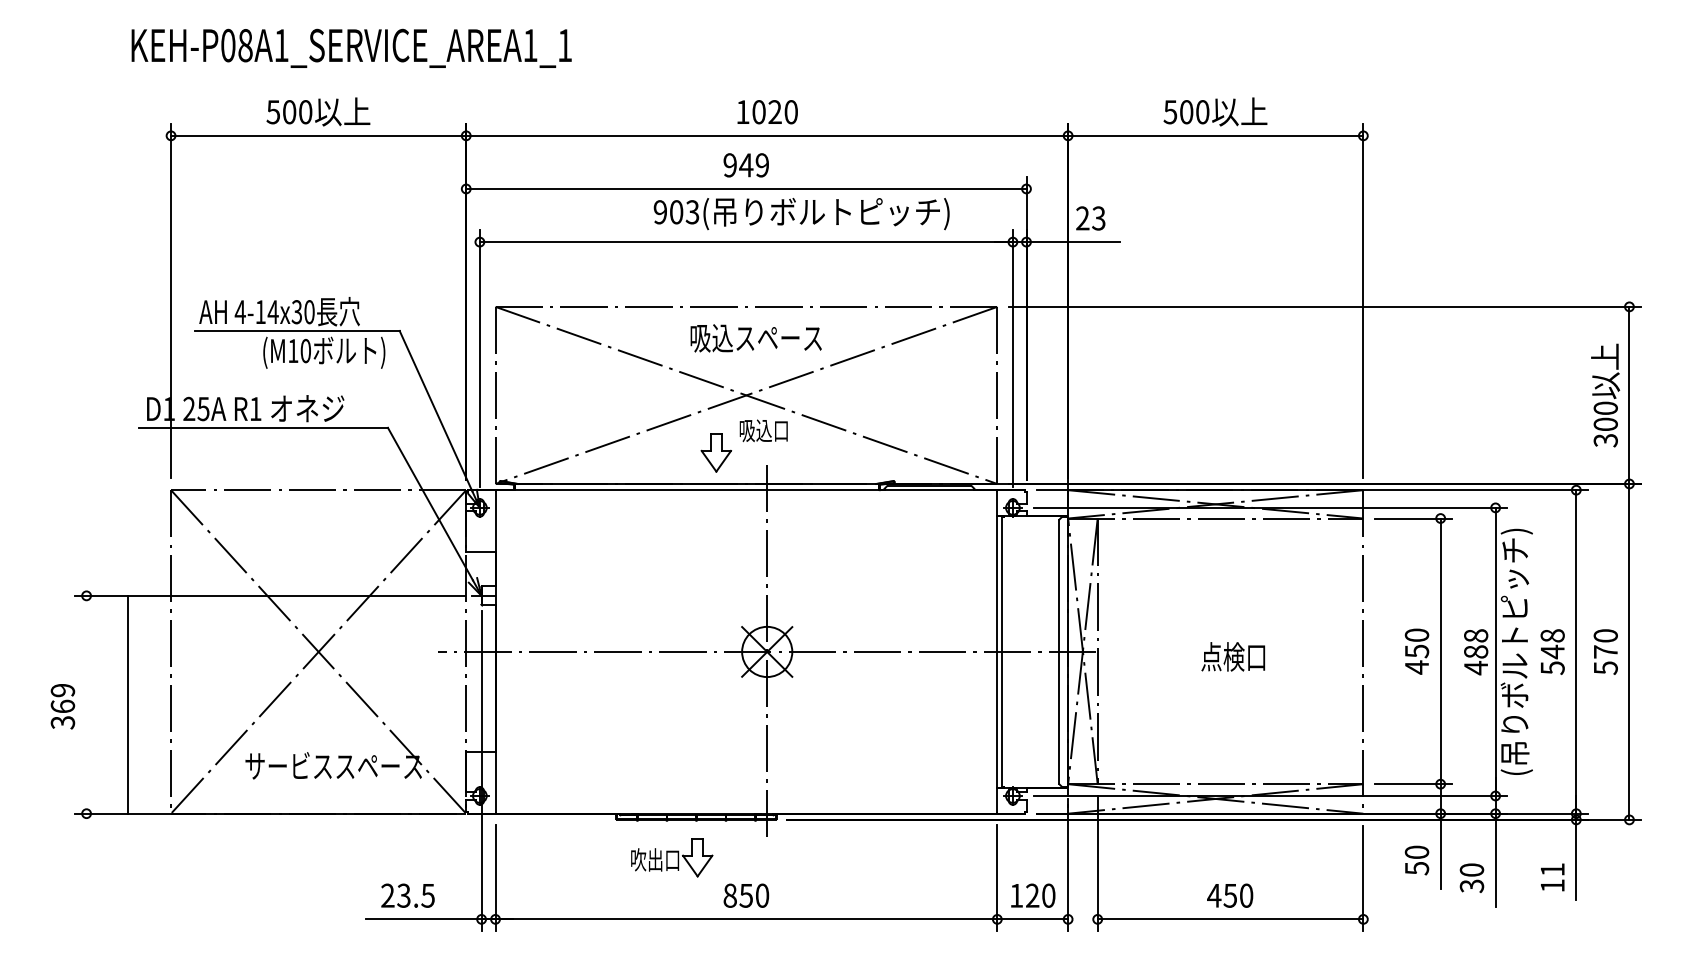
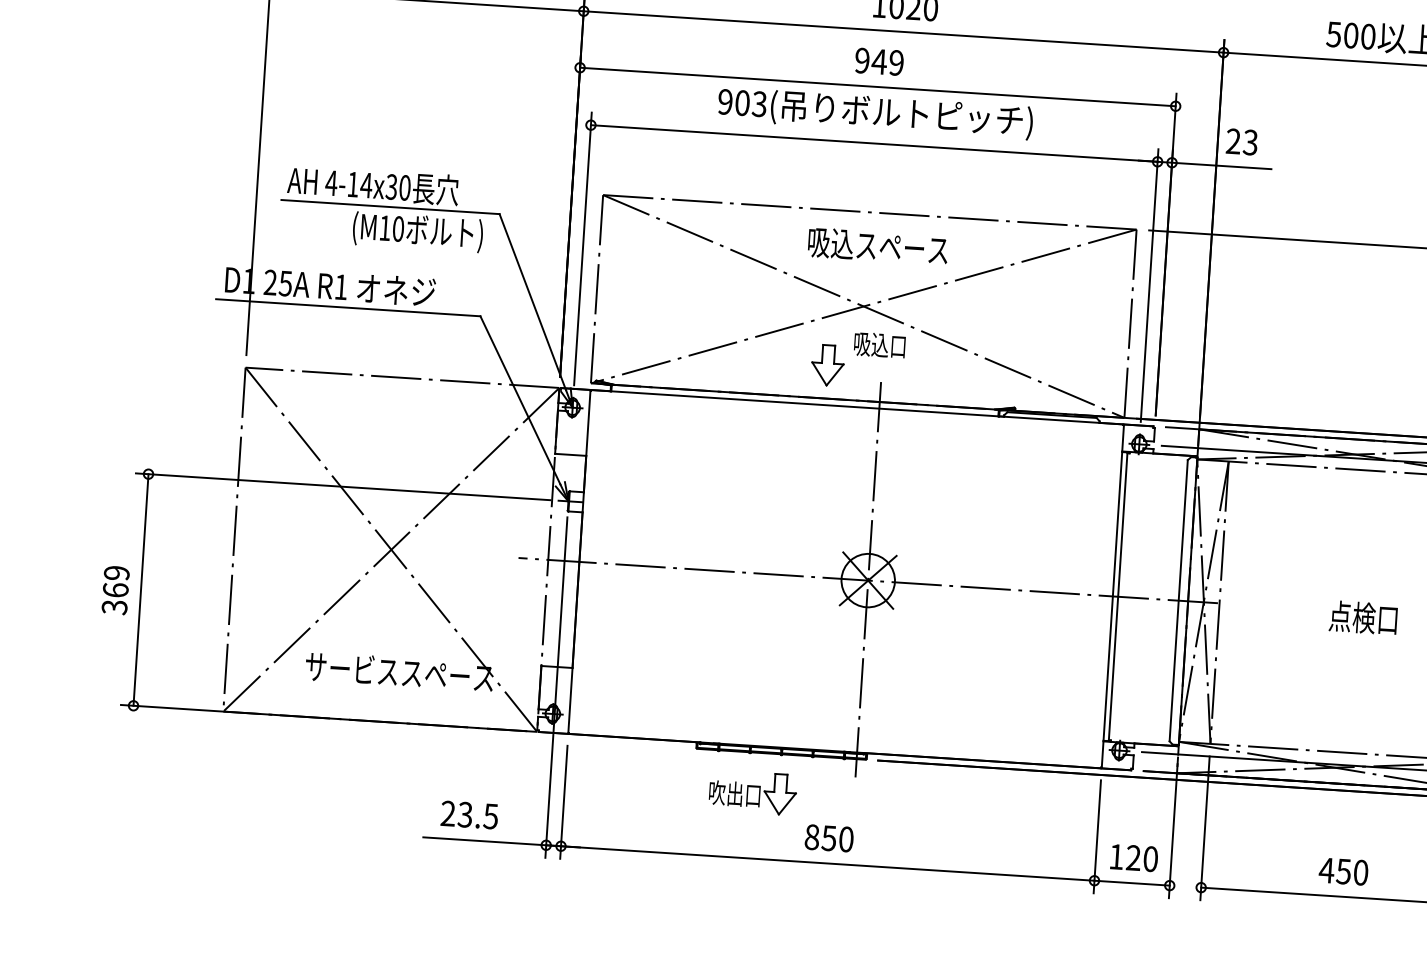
text: (801, 214) -> (875, 114), moved
line: (127, 704) -> (140, 589), moved

